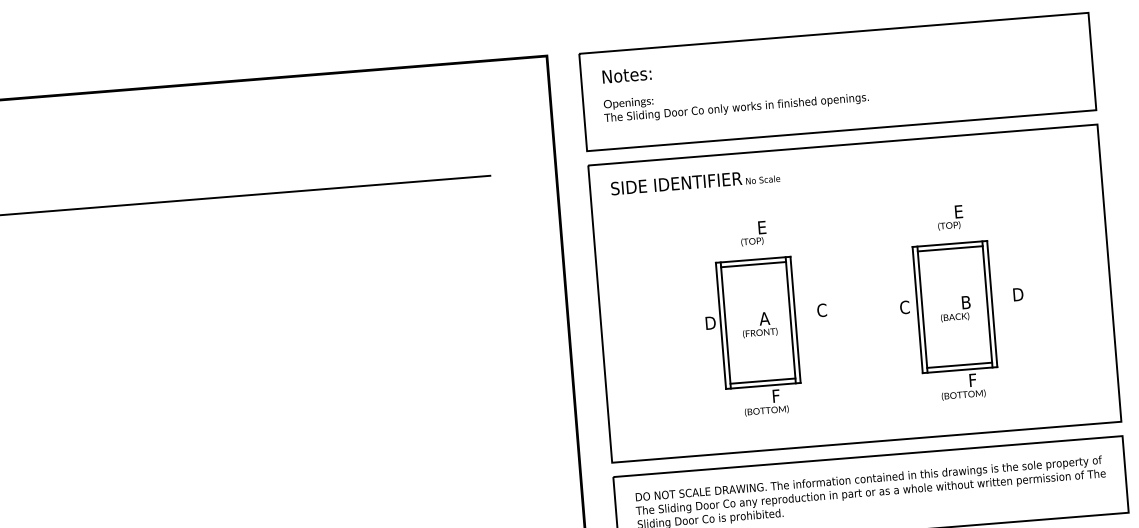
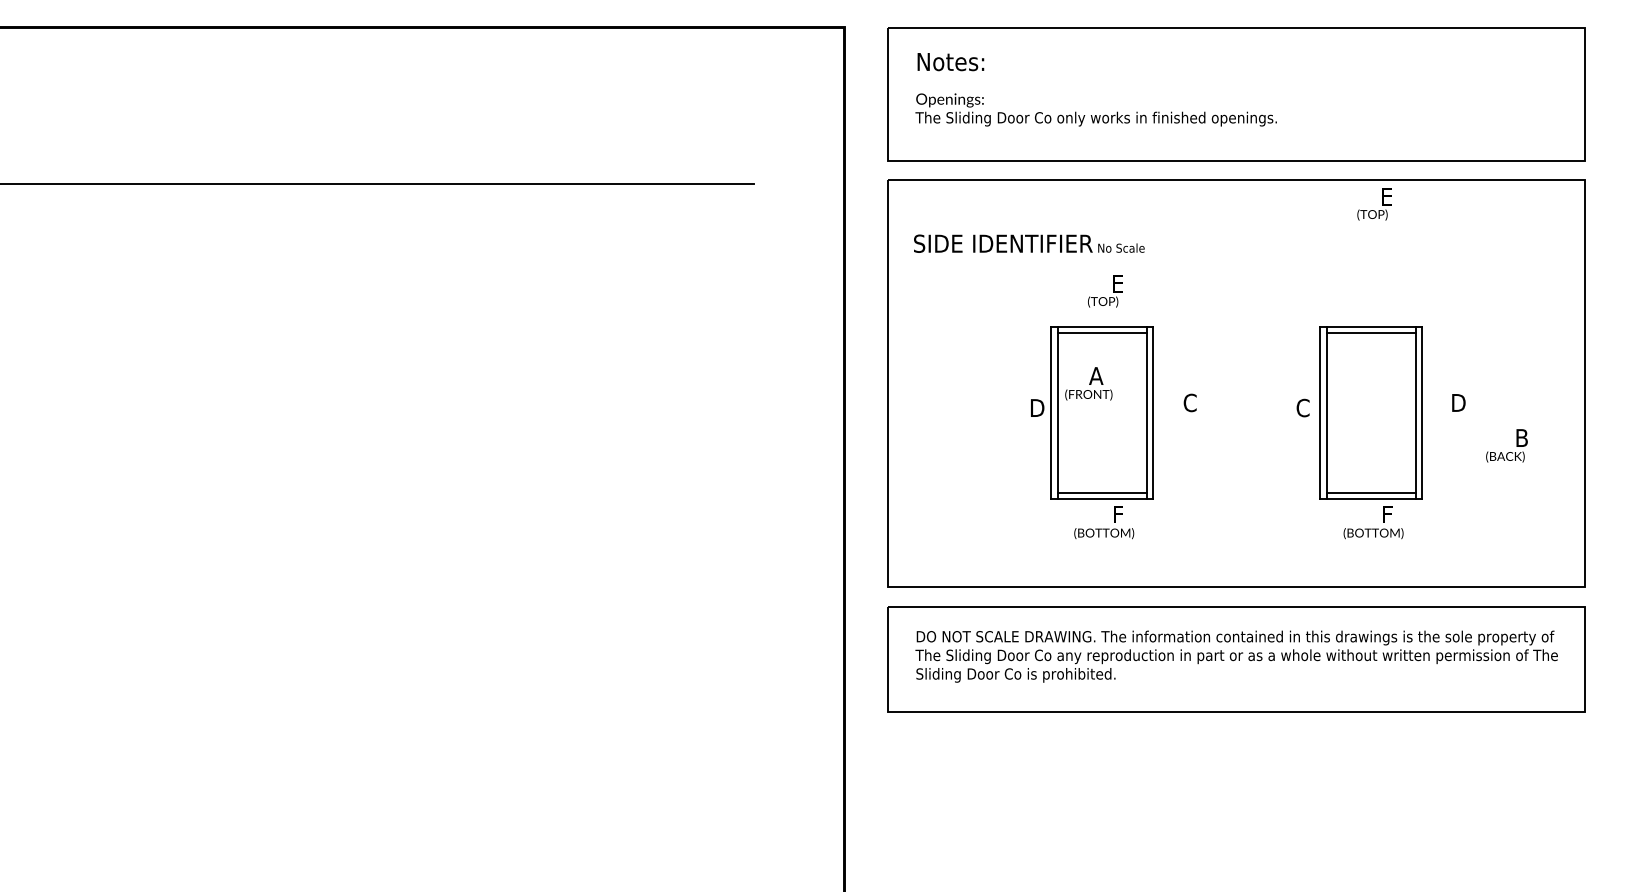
text: (695, 181) -> (1029, 243), moved
text: (950, 218) -> (1374, 204), moved
text: (955, 308) -> (1506, 445), moved
text: (759, 324) -> (1088, 383), moved

